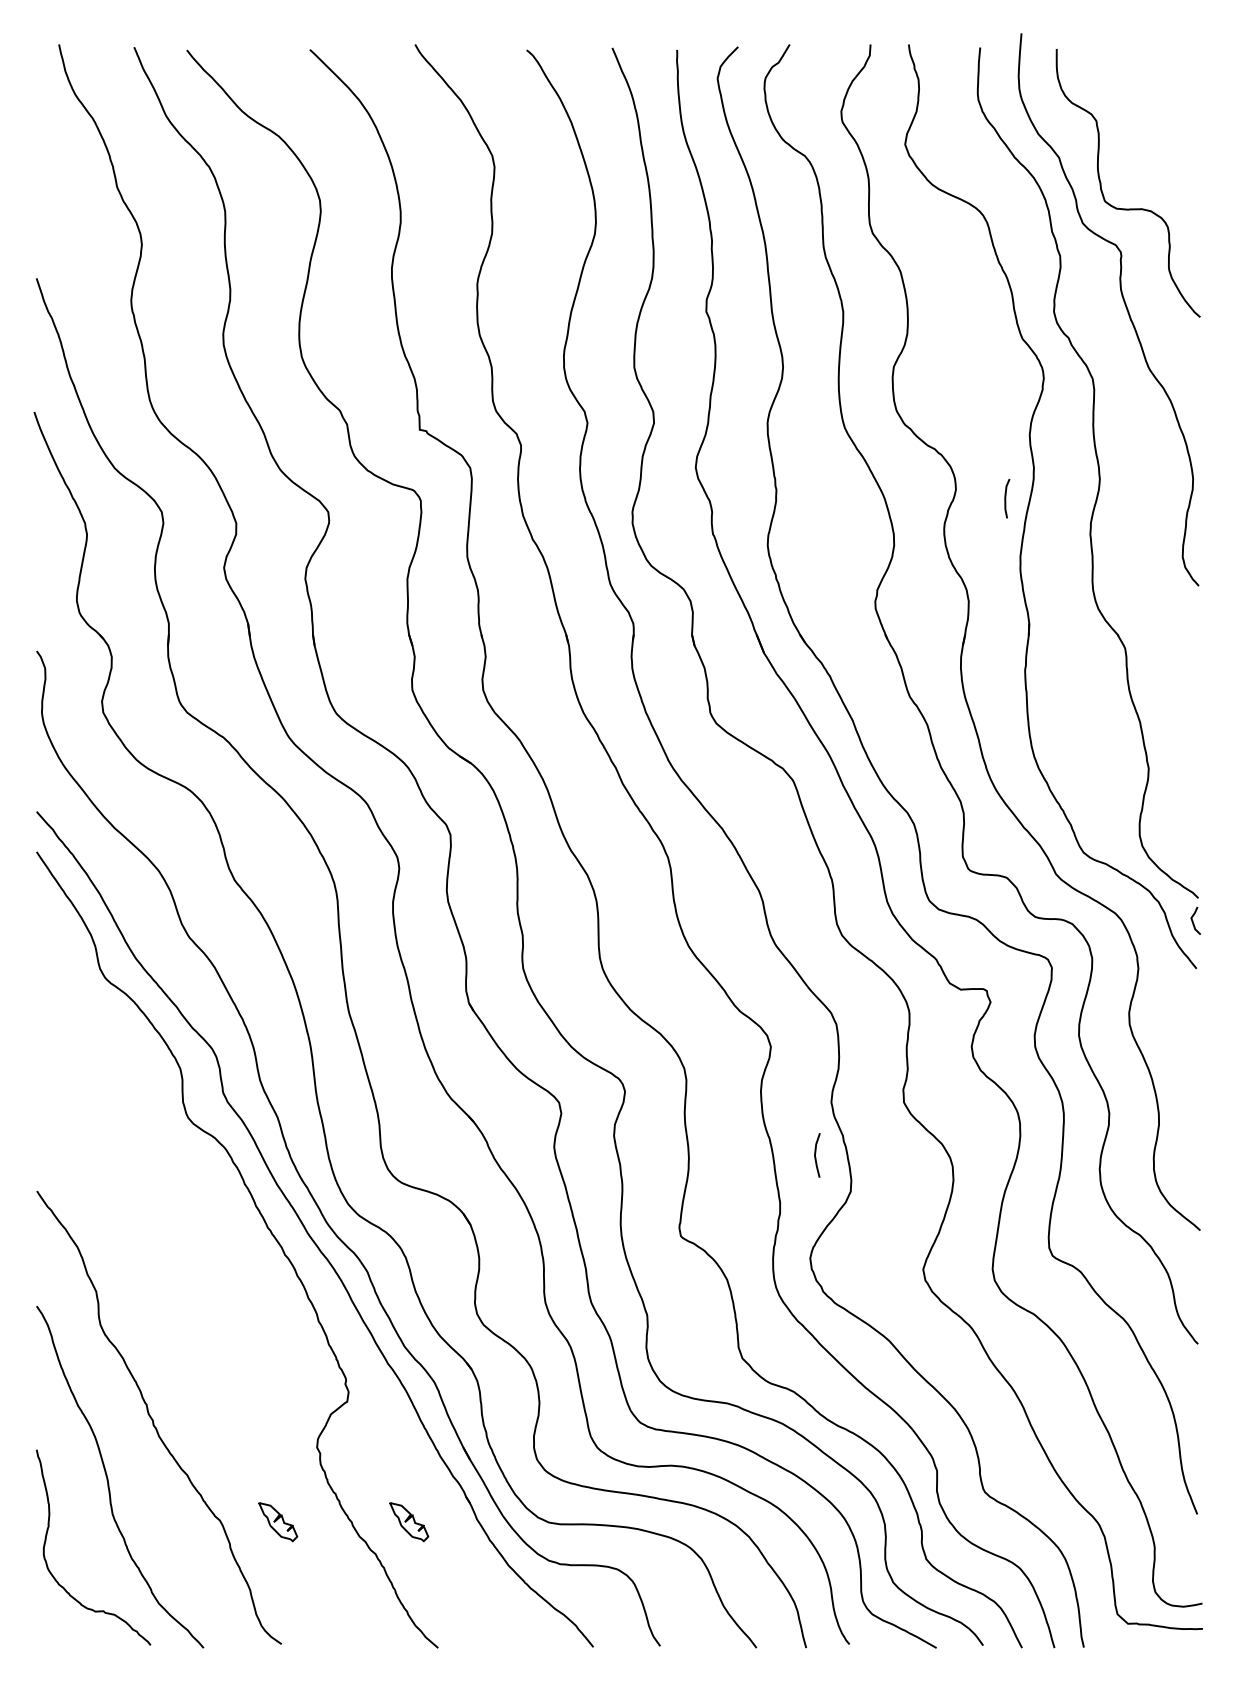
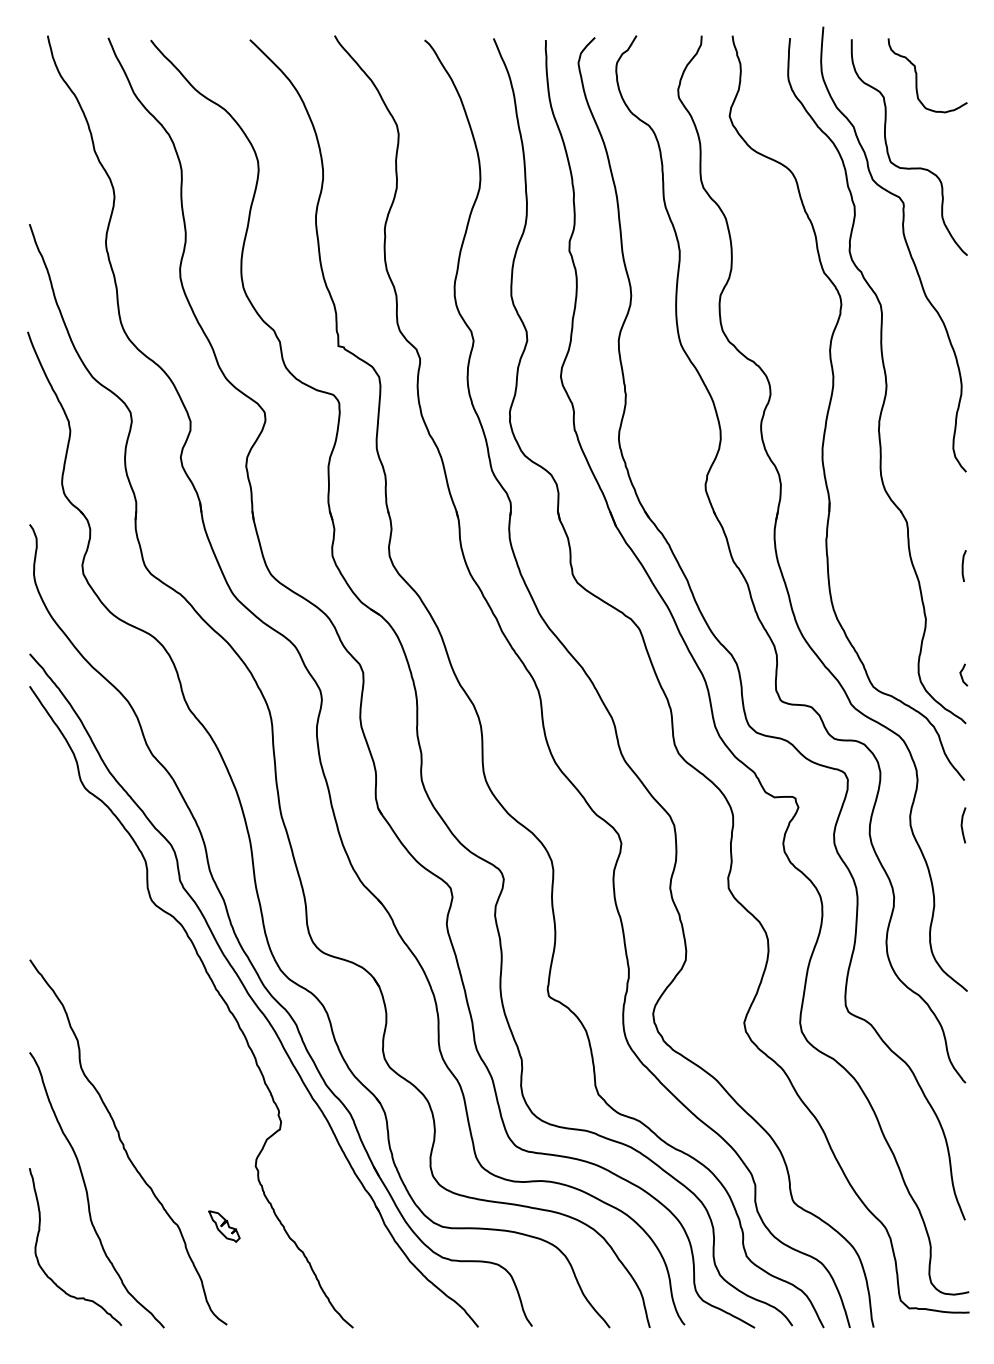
curve: (1137, 93) -> (916, 75), added
line: (1006, 498) -> (963, 565), moved
line: (1193, 920) -> (962, 674), moved
curve: (815, 1155) -> (962, 825), moved
part: (409, 1522) -> (330, 1226), removed

